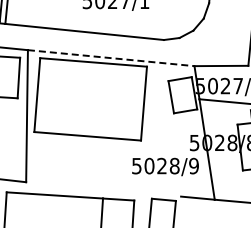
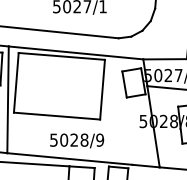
line: (111, 58) -> (76, 53), dashed -> solid
text: (165, 166) -> (77, 140), moved
line: (103, 189) -> (69, 159), added

